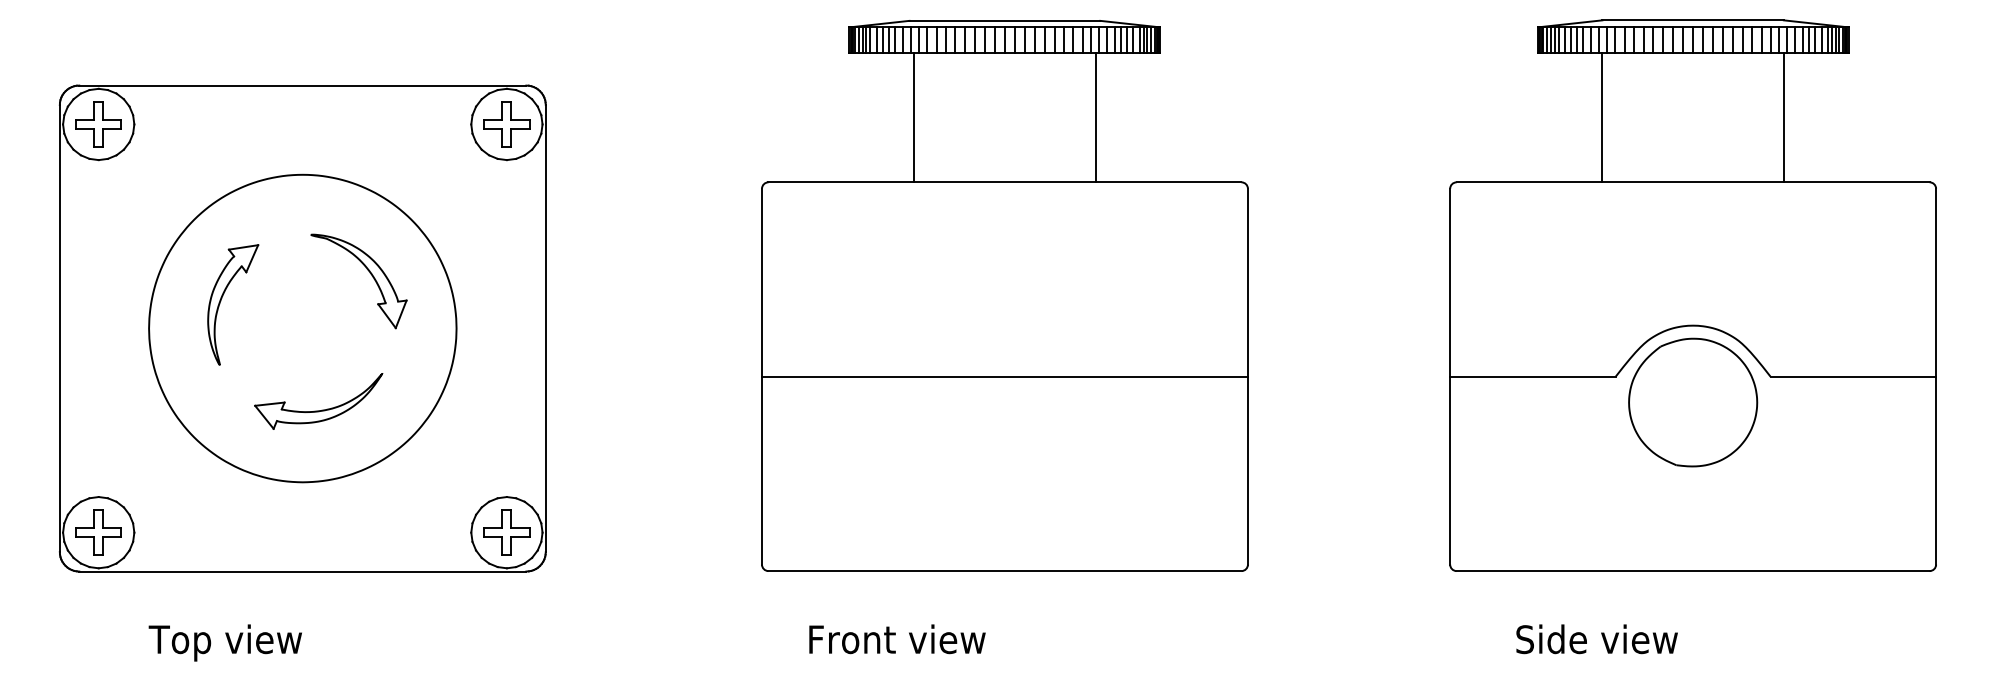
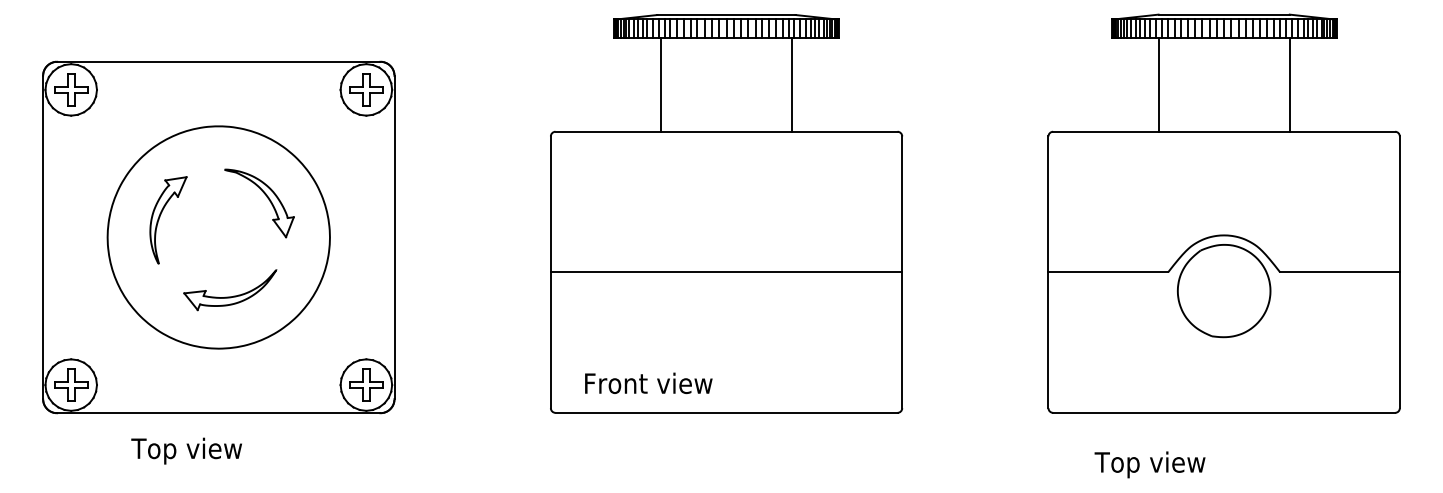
text: (897, 639) -> (648, 383), moved
text: (224, 642) -> (186, 450), moved
text: (1595, 642) -> (1153, 464), Side view -> Top view

